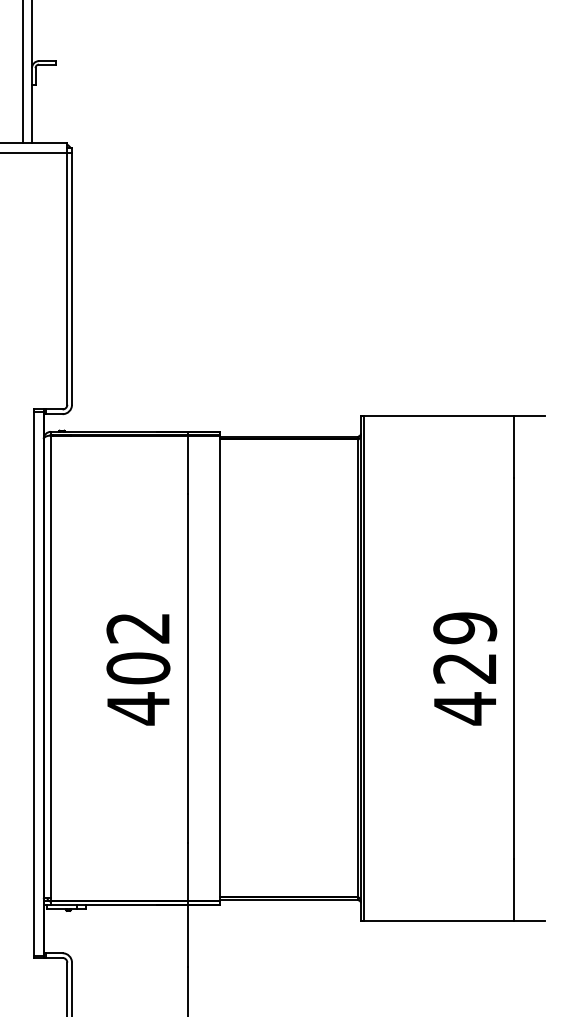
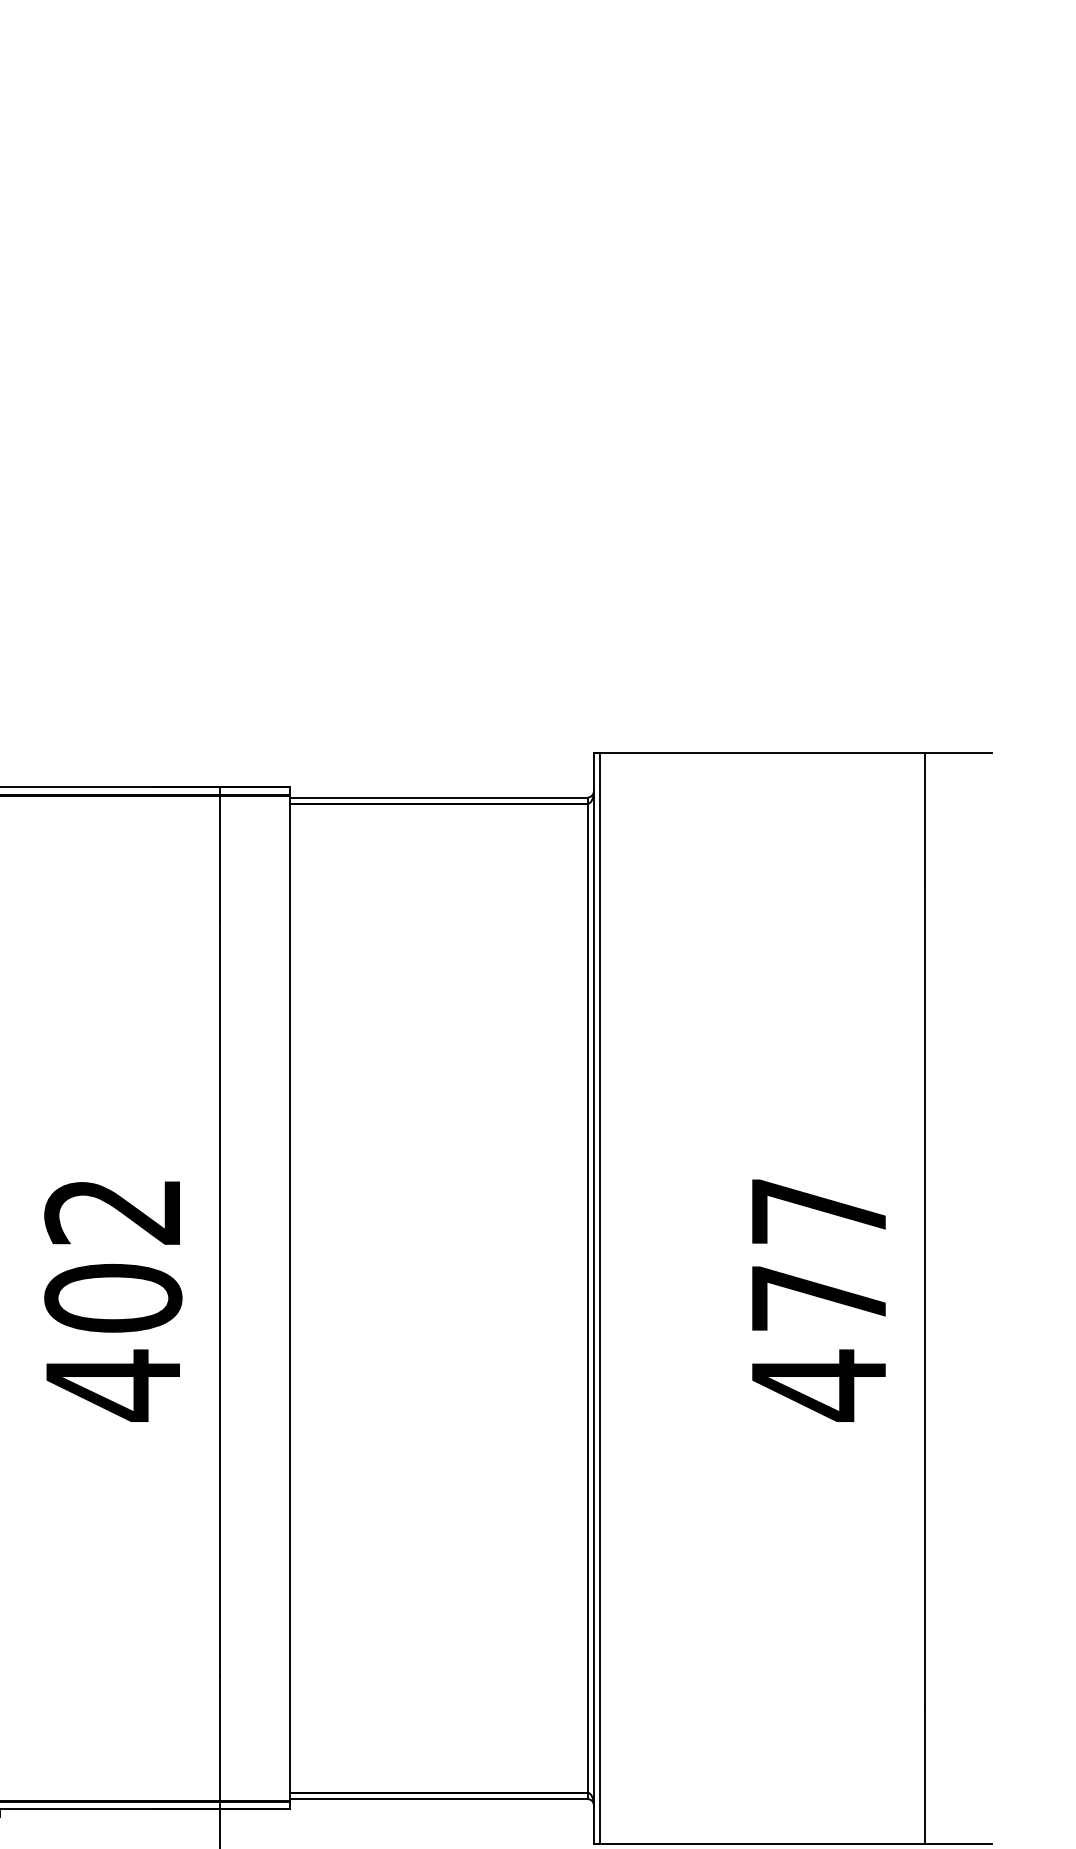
text: (465, 647) -> (819, 1253), 429 -> 477

